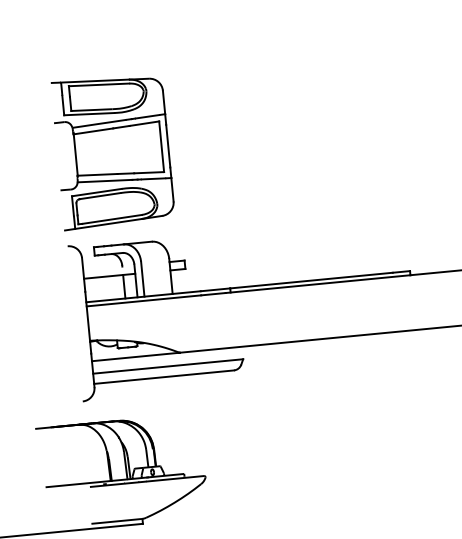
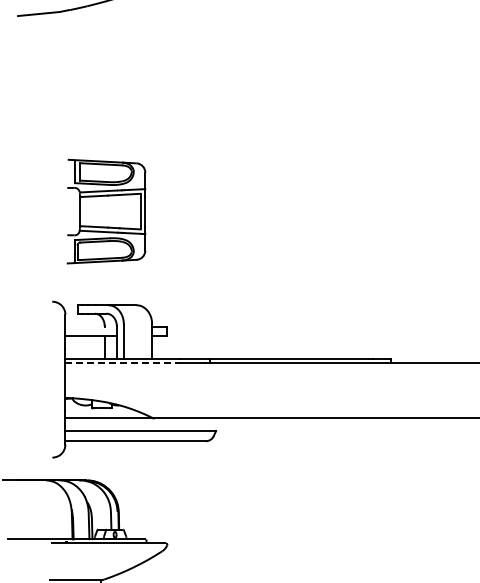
part: (113, 151) -> (106, 211), size x0.7
line: (143, 301) -> (122, 363), solid -> dashed

